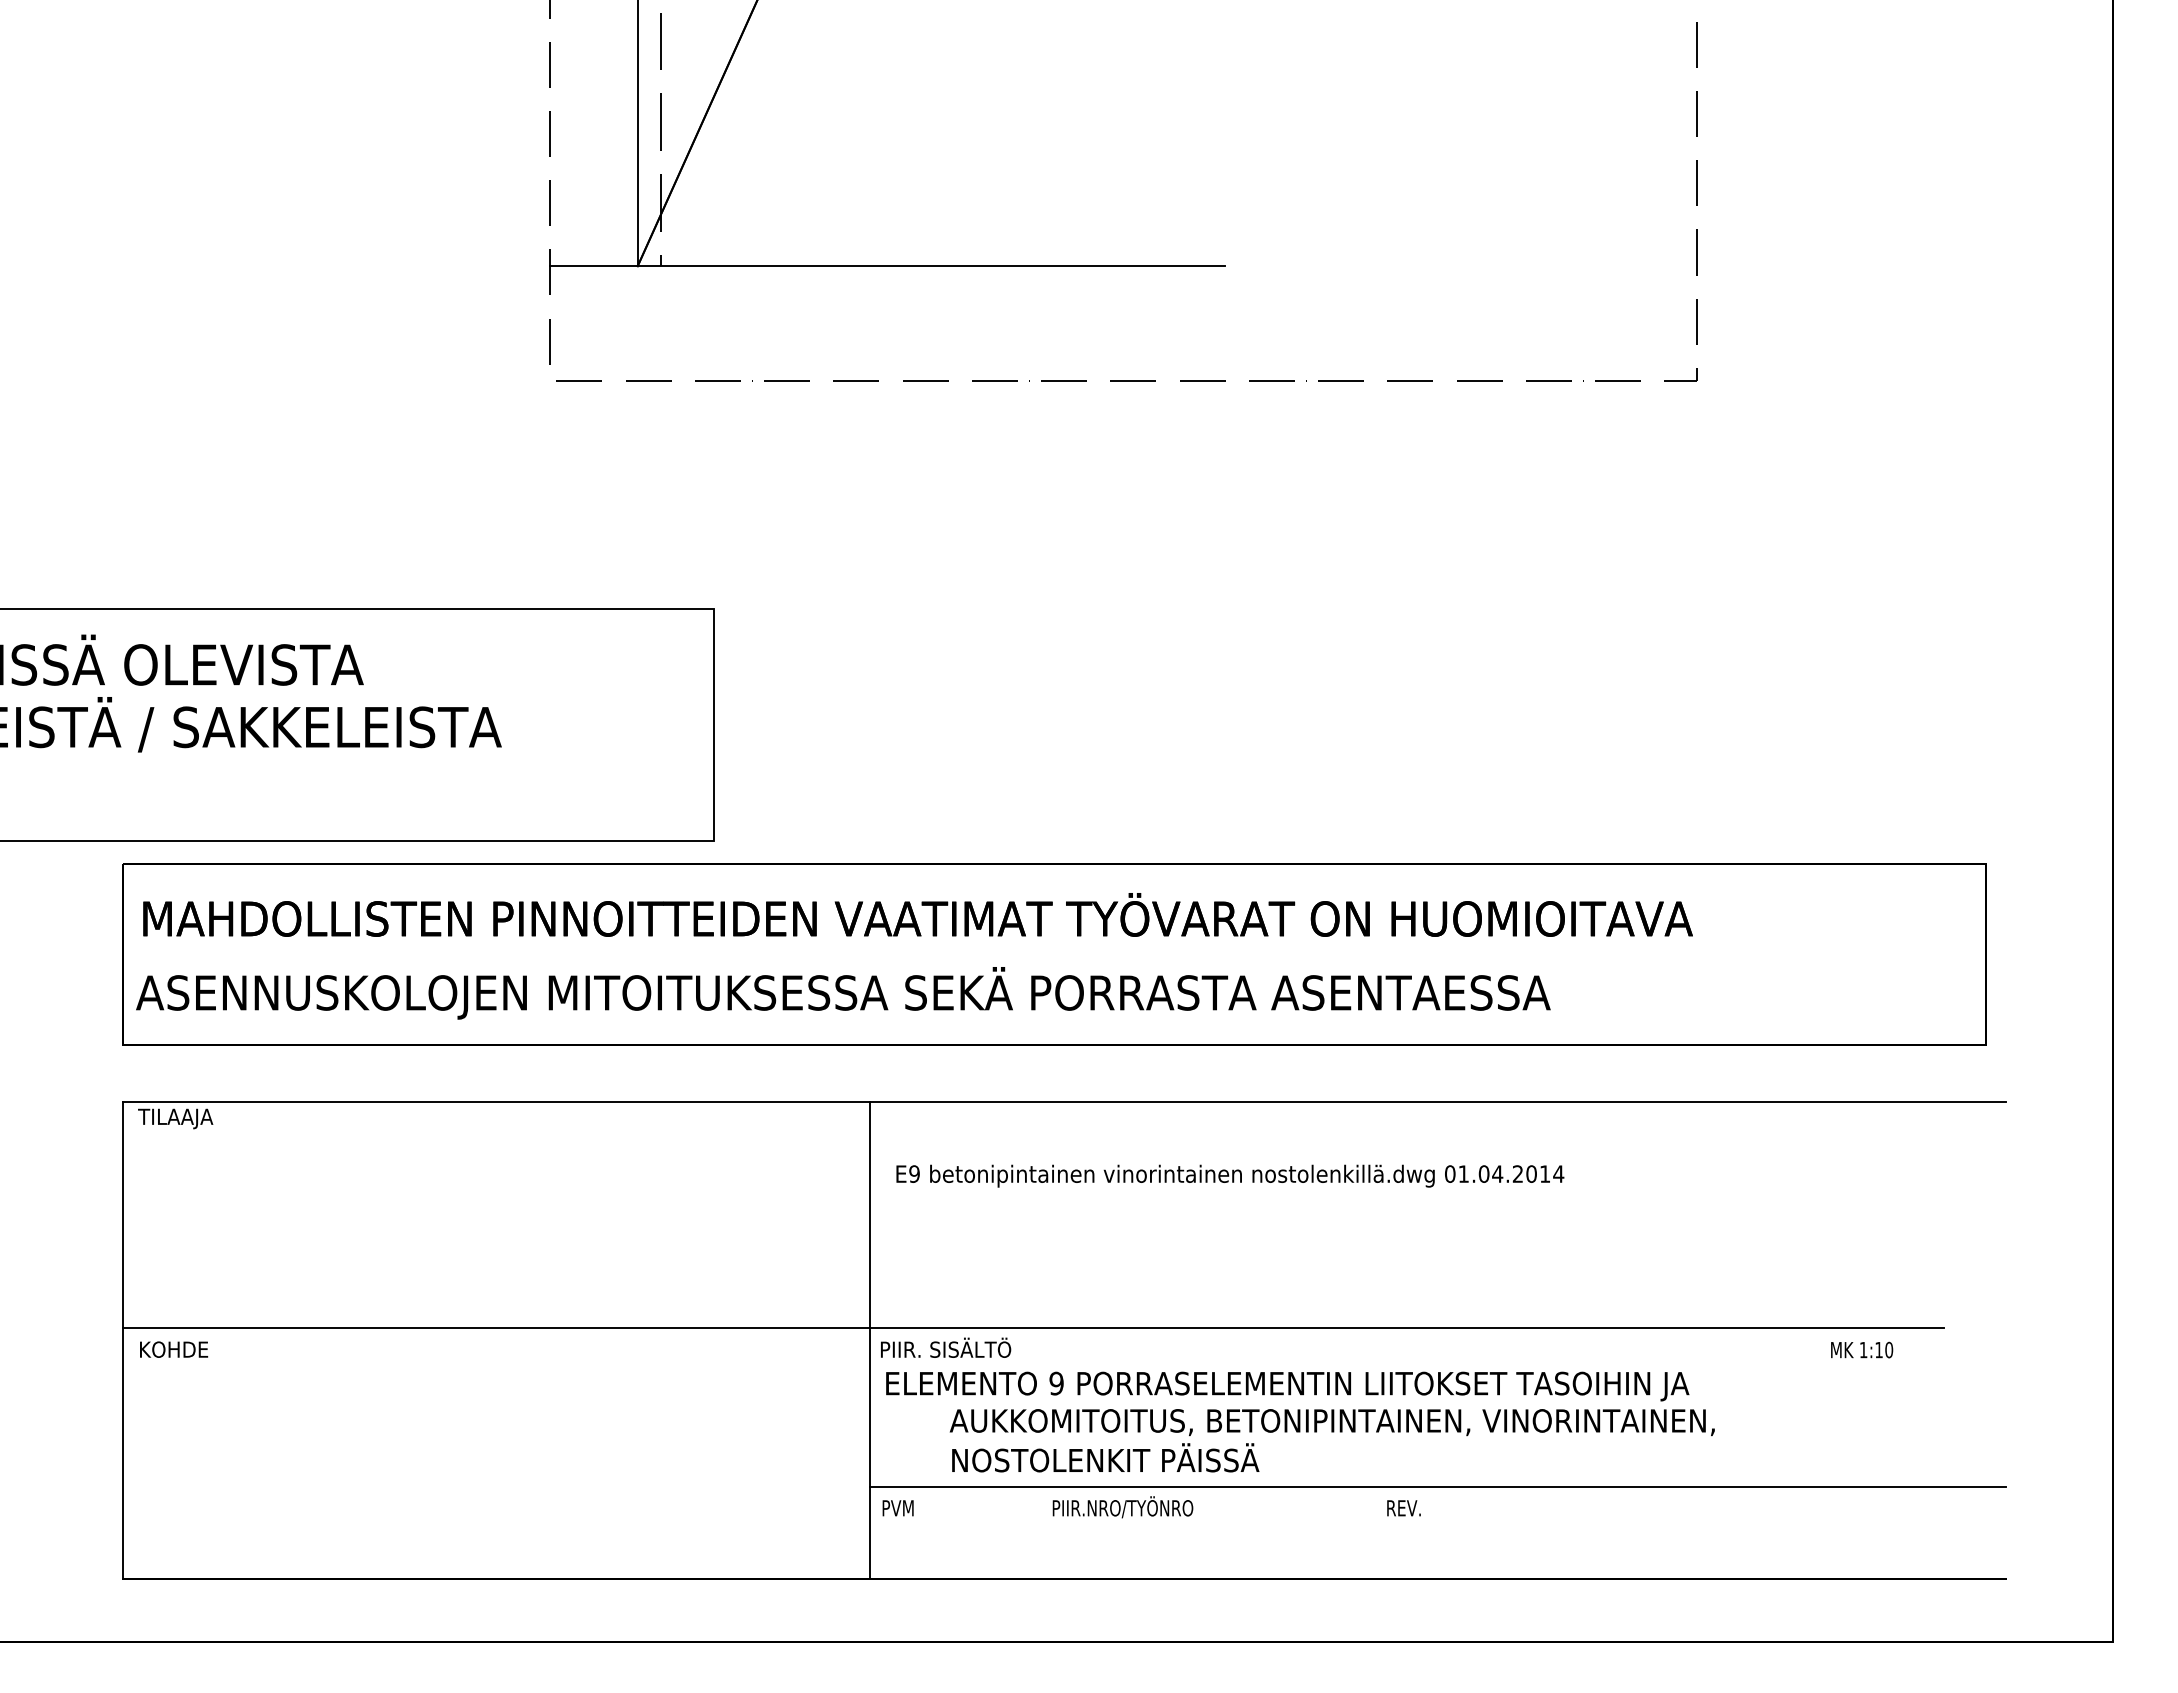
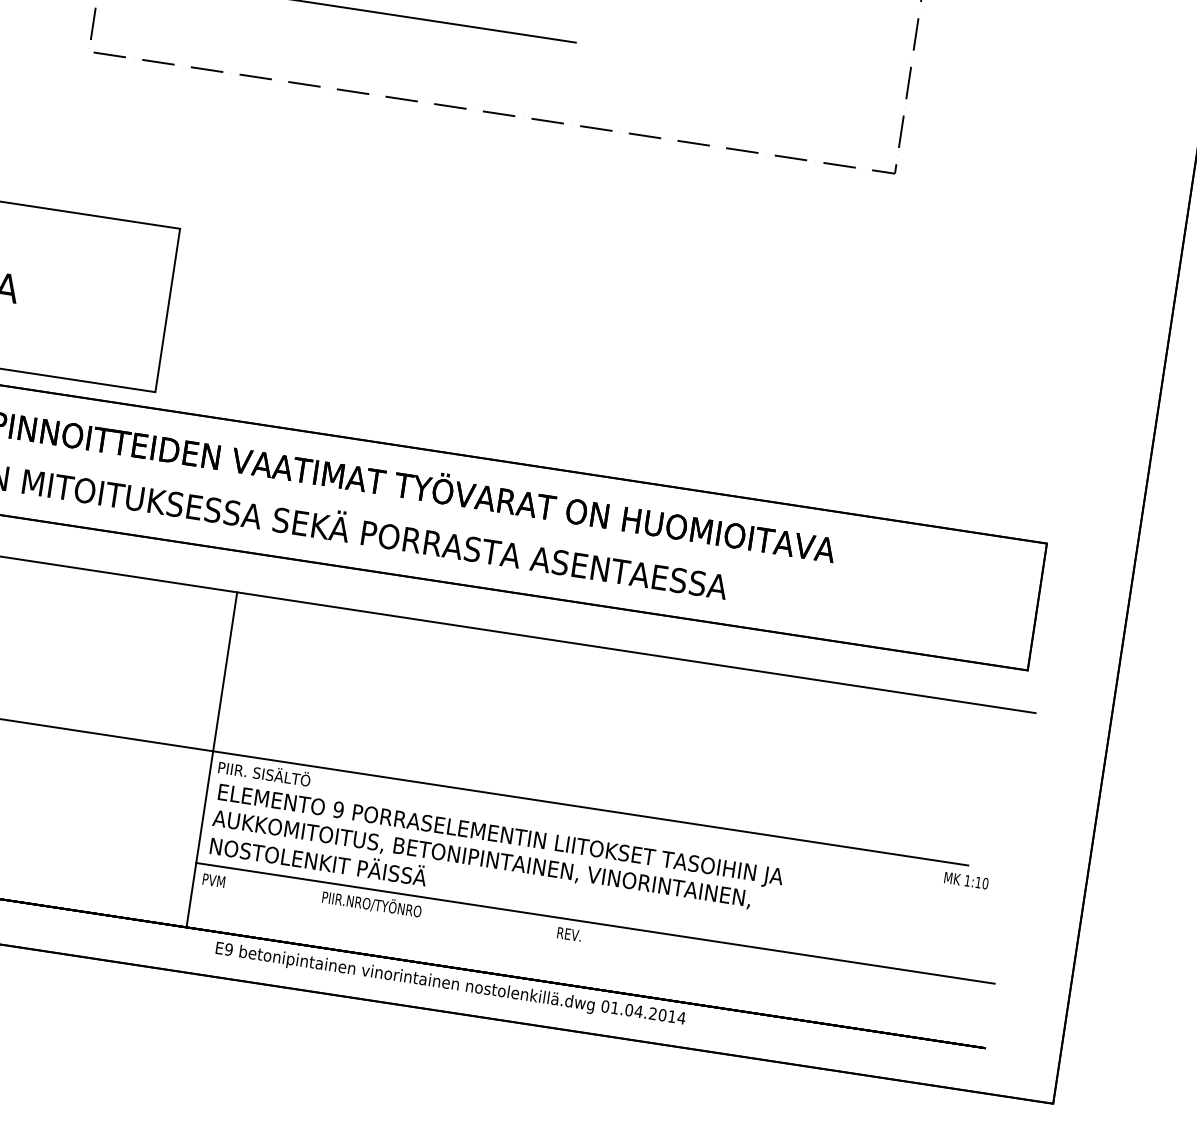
text: (1230, 1175) -> (450, 984), moved
text: (1862, 1349) -> (966, 880), moved
text: (1331, 1440) -> (479, 872), moved

